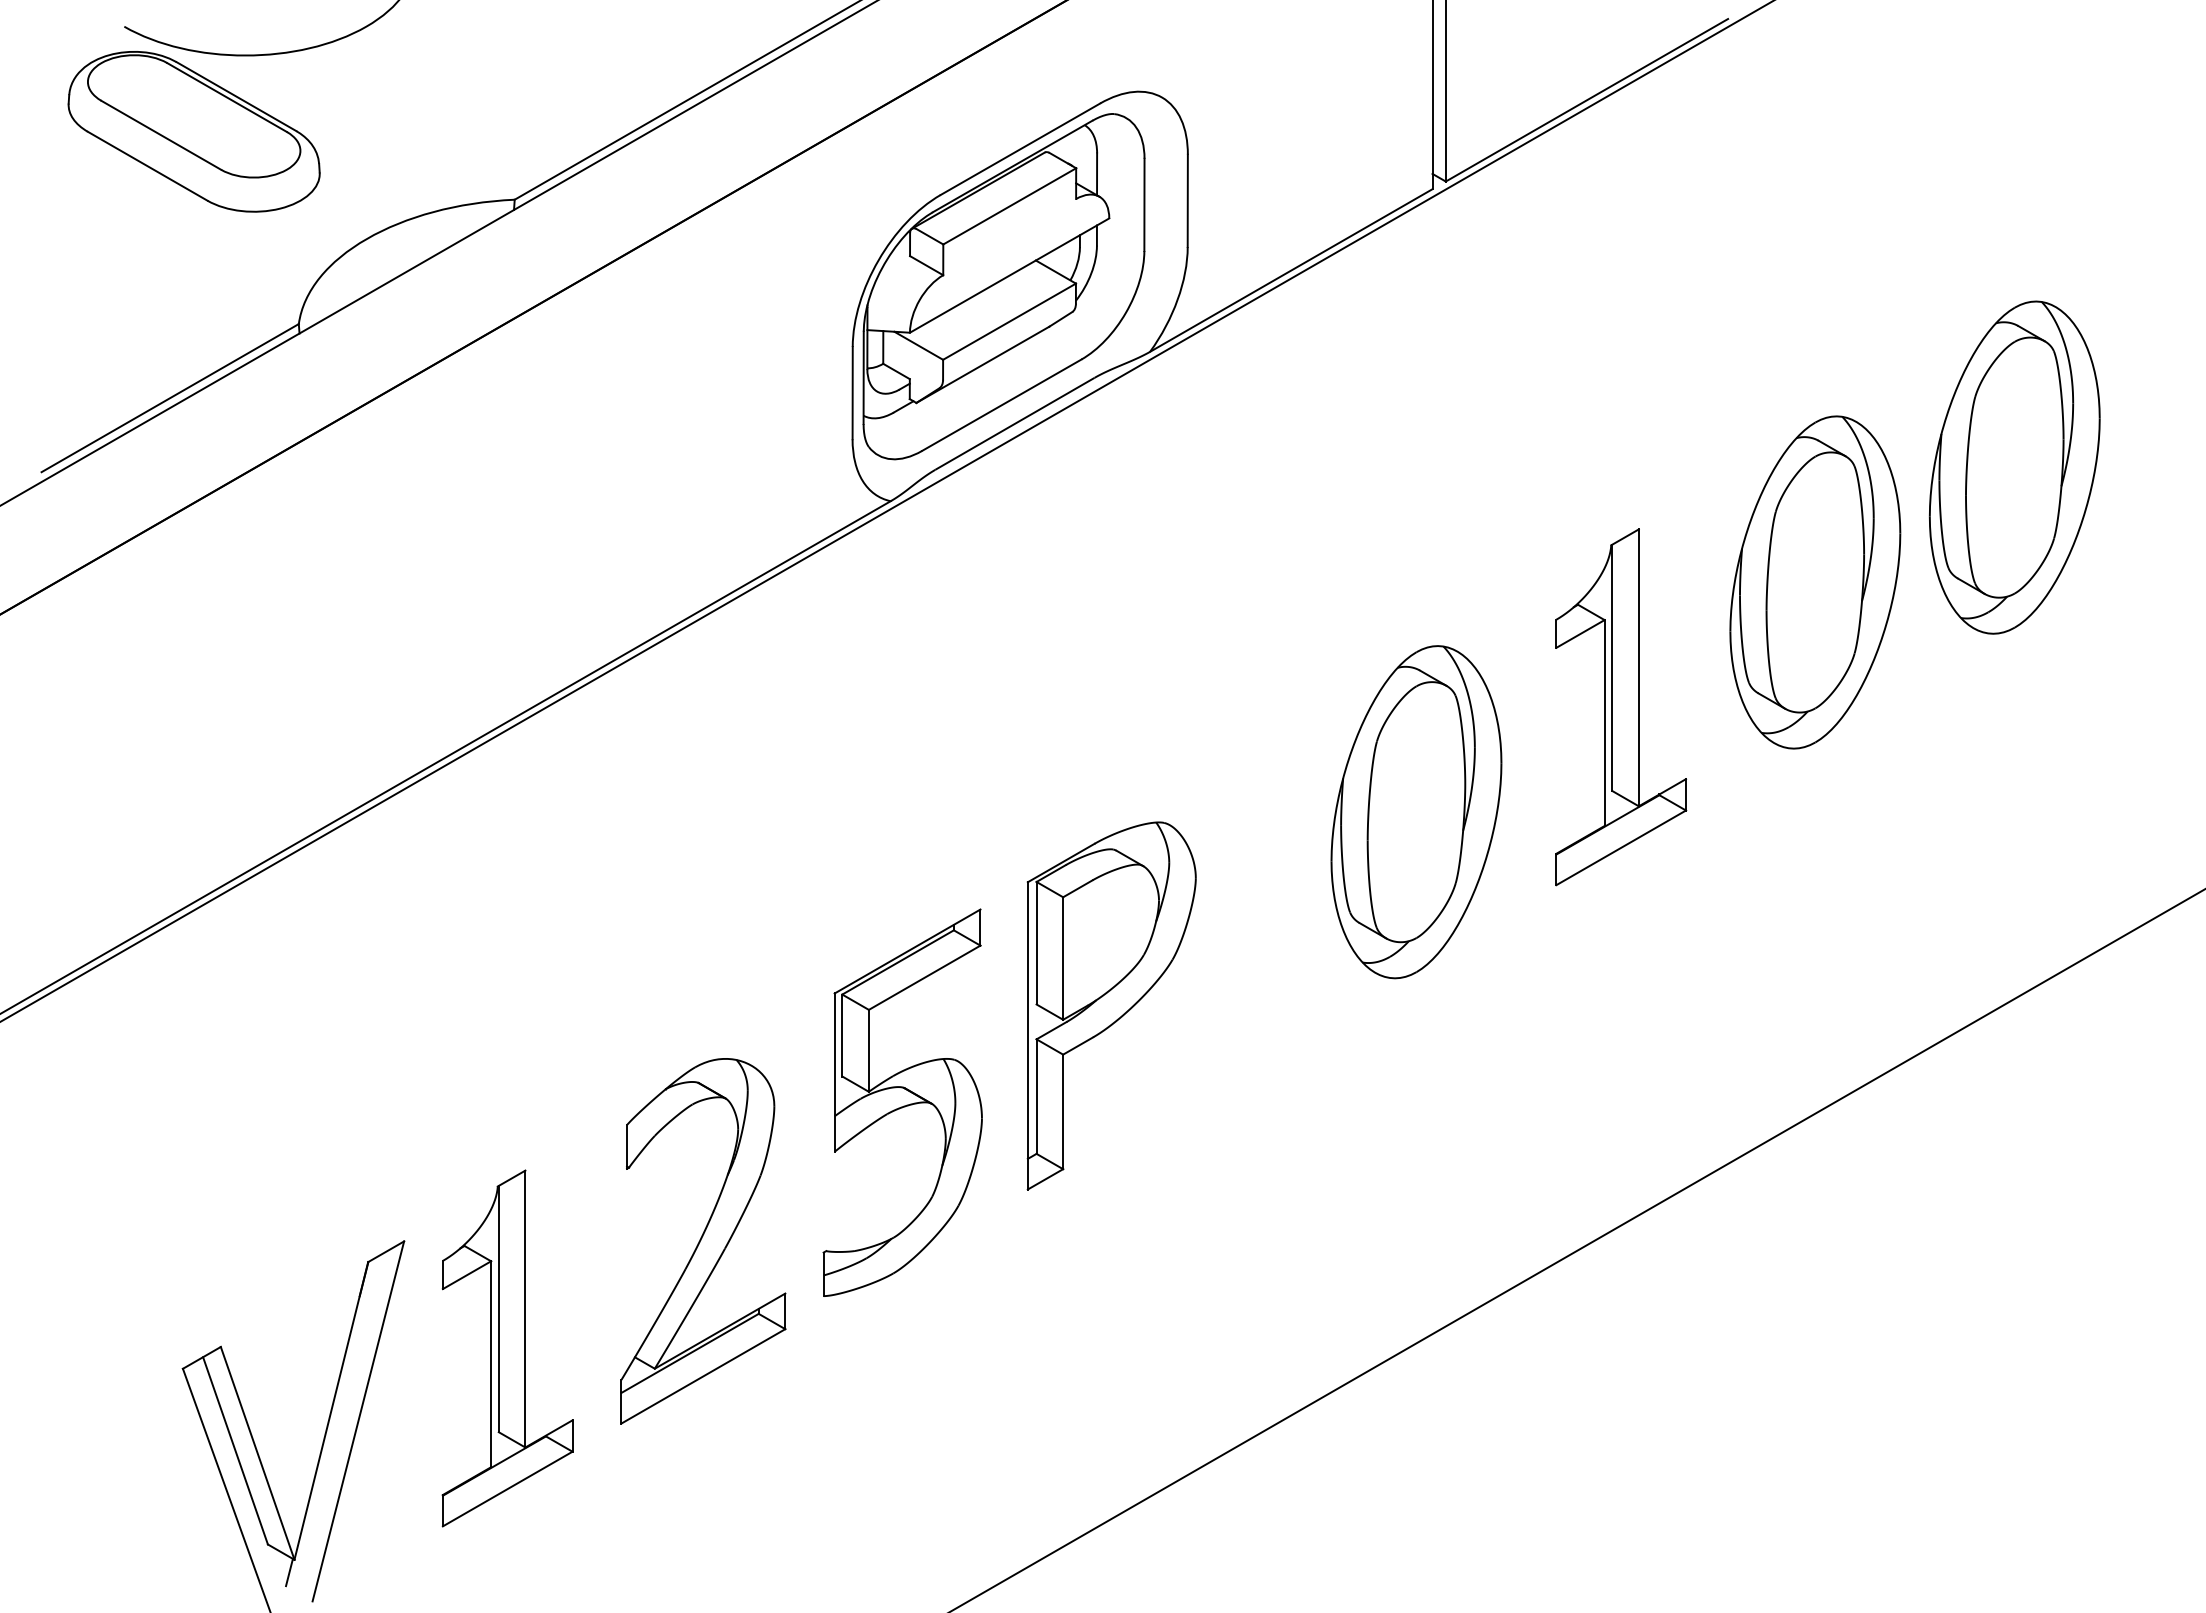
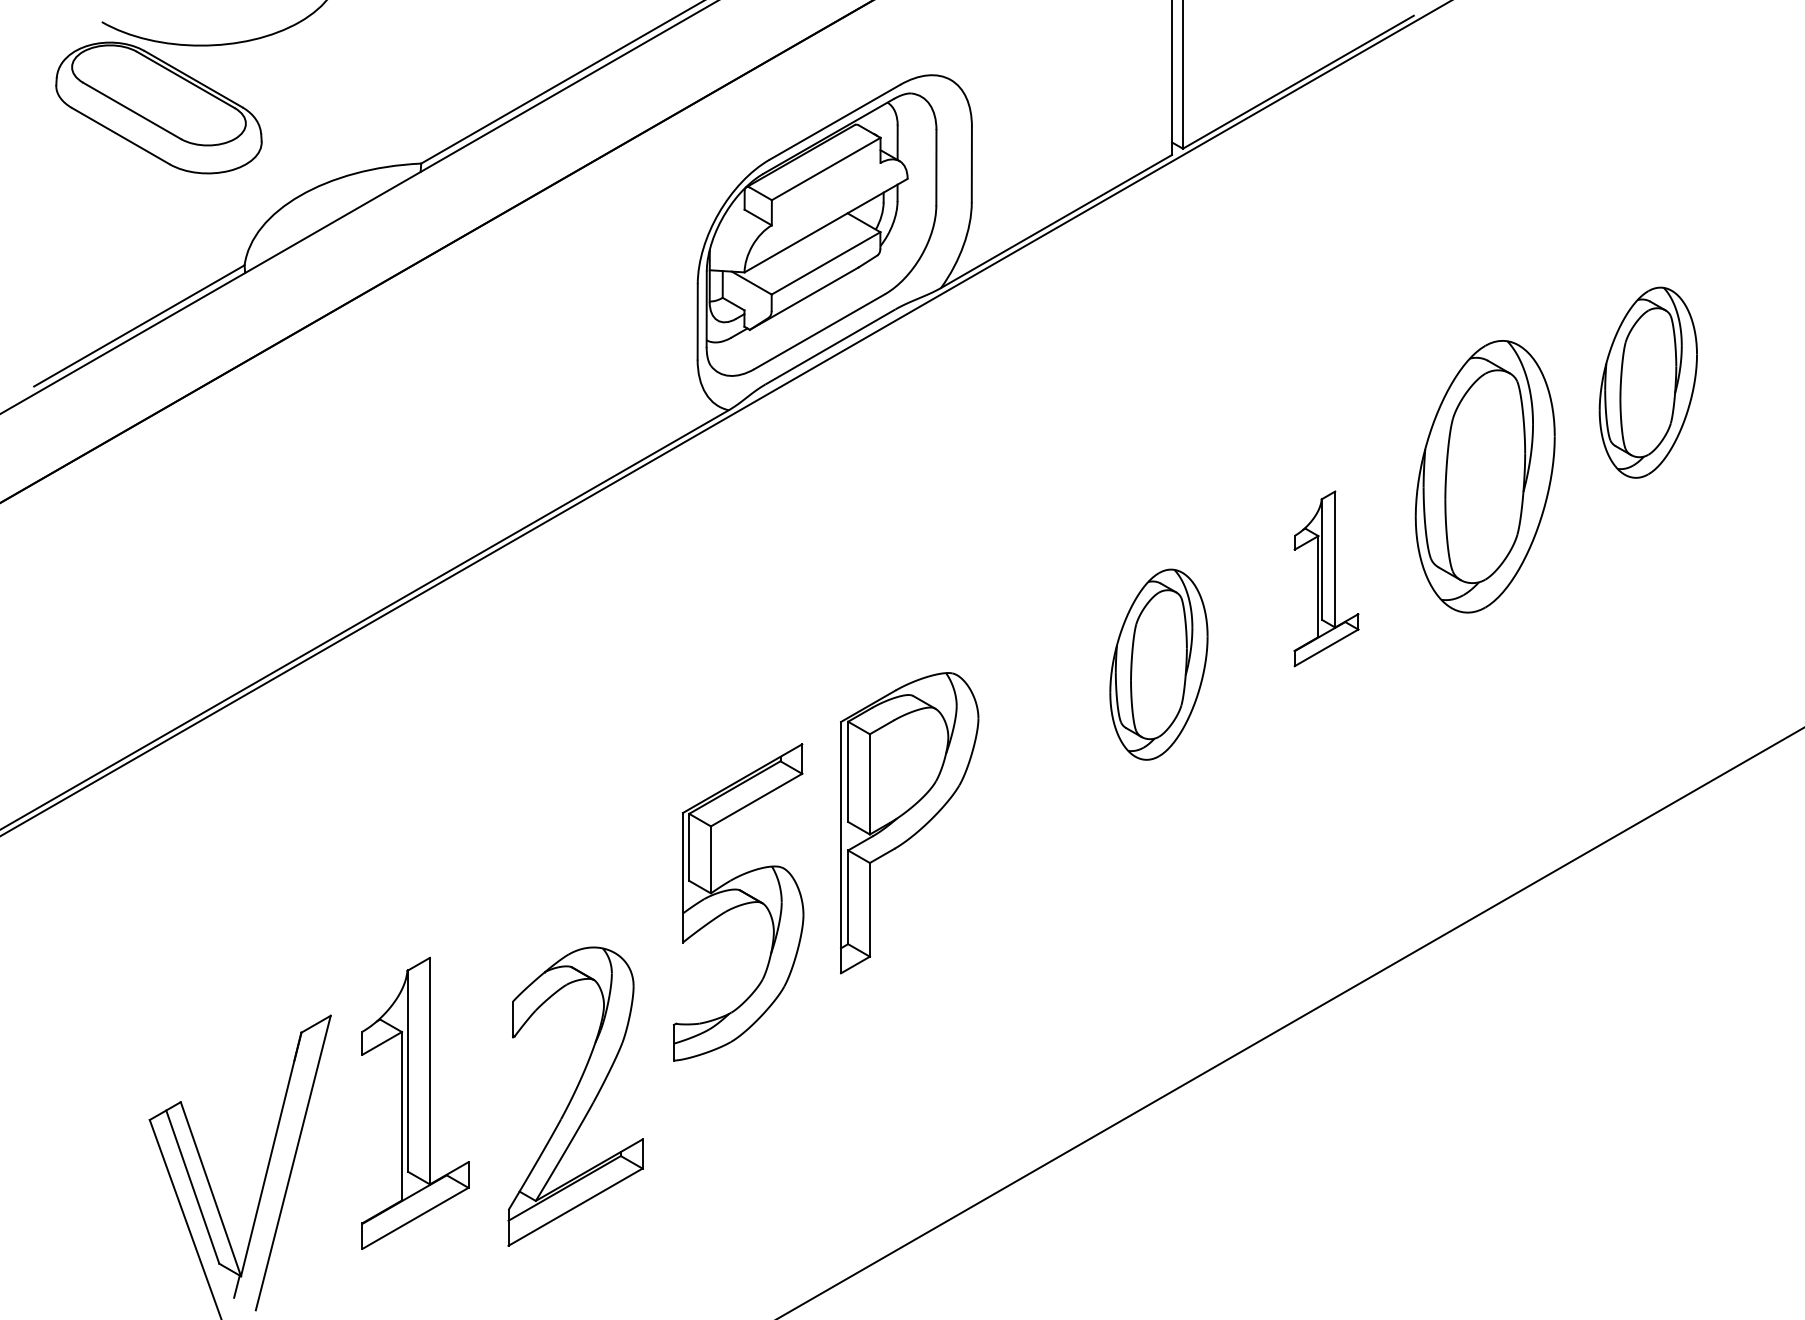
part: (2014, 467) -> (1648, 382), size x0.7
part: (1621, 707) -> (1326, 579), size x0.6
part: (1416, 812) -> (1158, 664), size x0.7
part: (703, 1241) -> (575, 1096), moved

